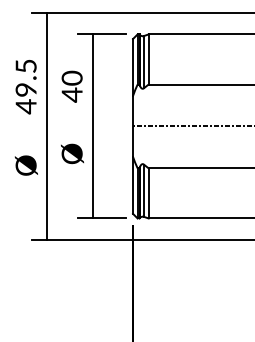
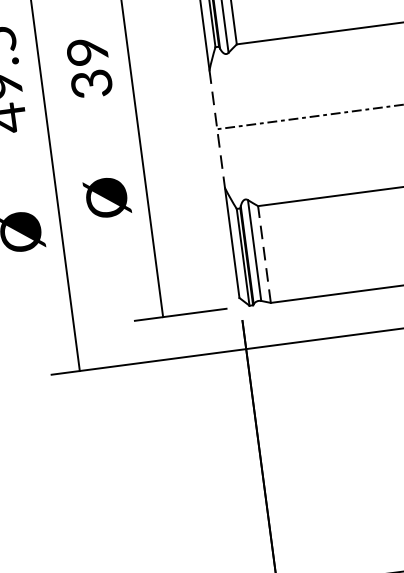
text: (71, 86) -> (88, 67), 40 -> 39
line: (133, 126) -> (218, 129), solid -> dashed
line: (148, 192) -> (263, 252), solid -> dashed

